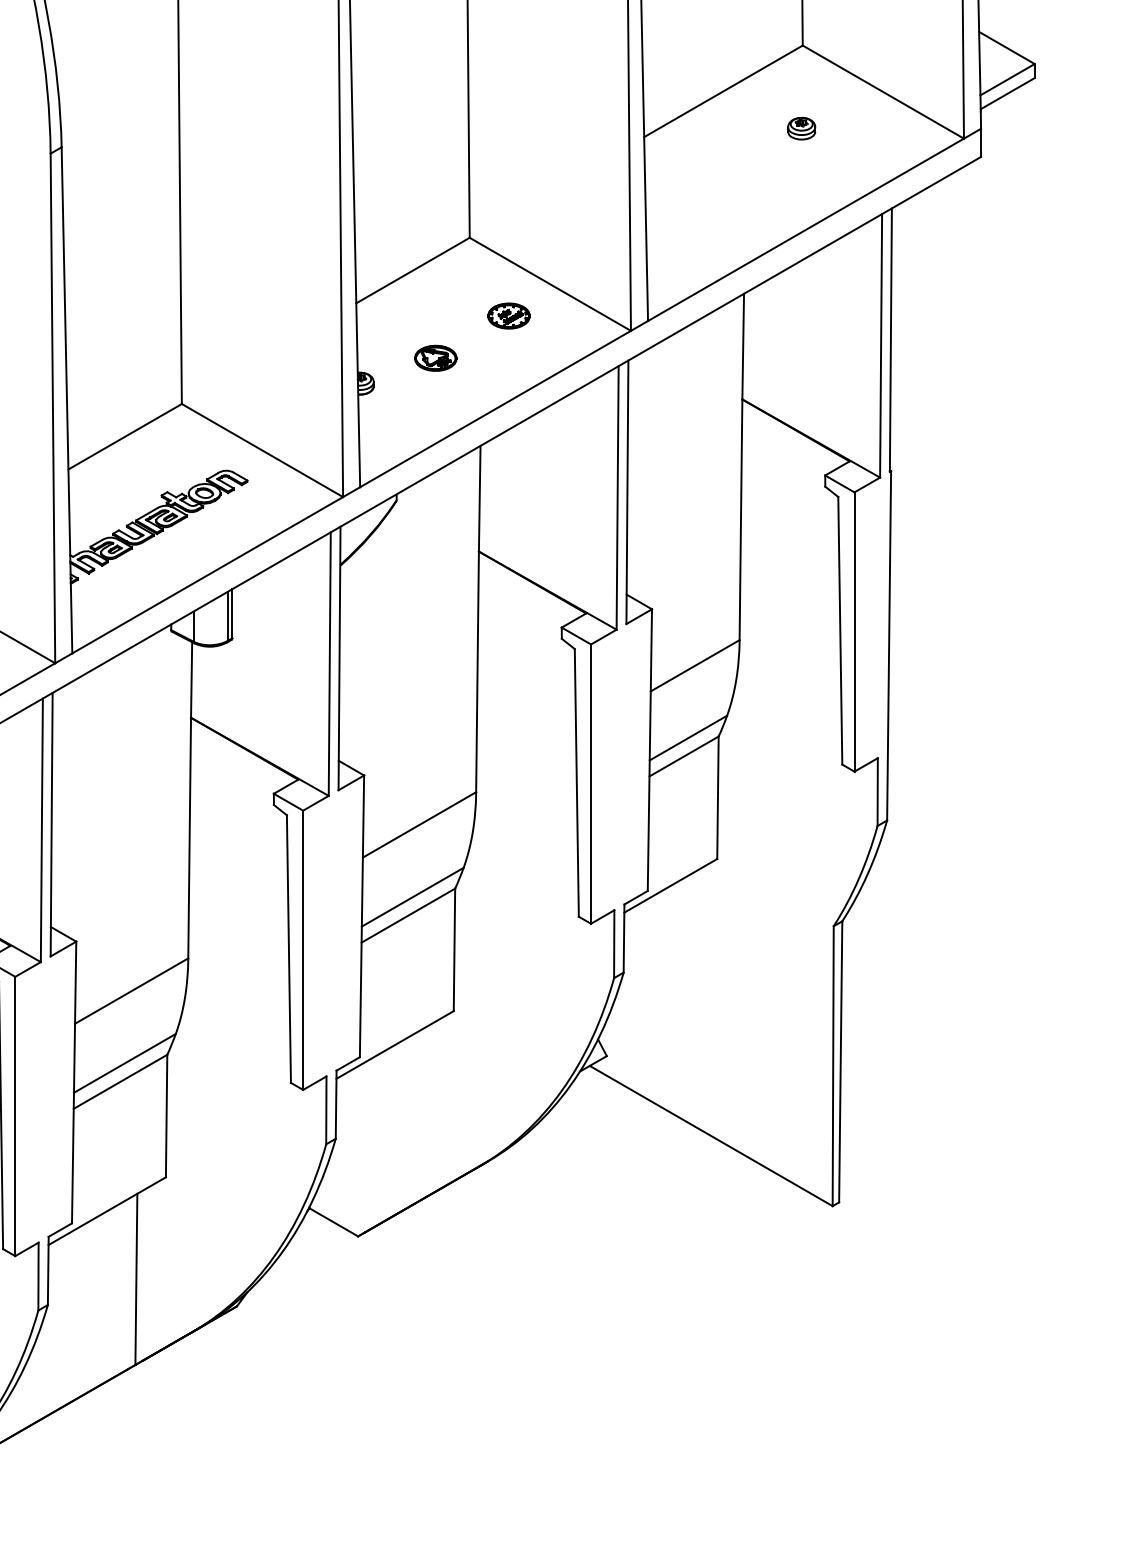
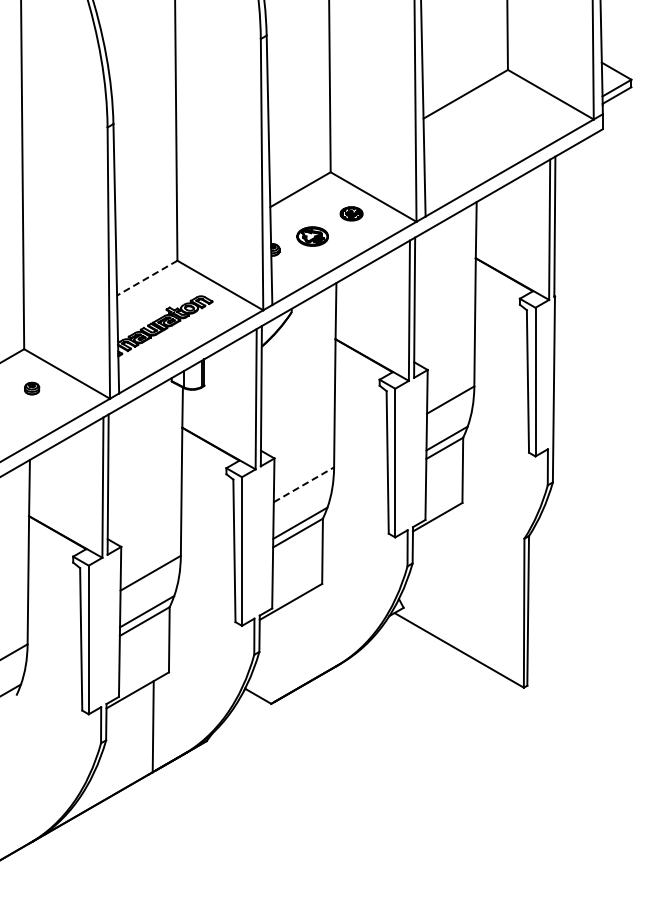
part: (801, 127) -> (507, 113), removed
part: (435, 356) -> (312, 235), size x1.4
line: (125, 437) -> (147, 278), solid -> dashed
line: (418, 824) -> (303, 484), solid -> dashed

